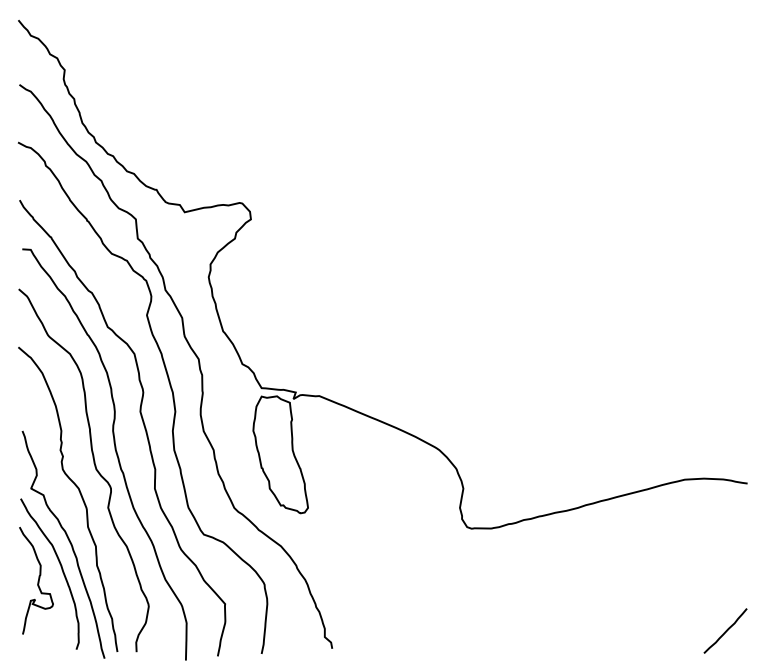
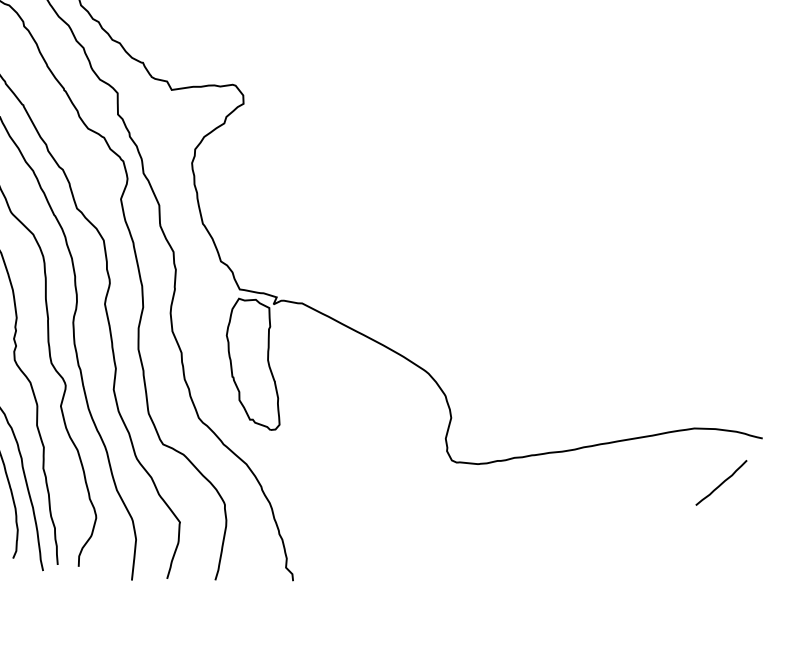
curve: (725, 630) -> (721, 482), moved

